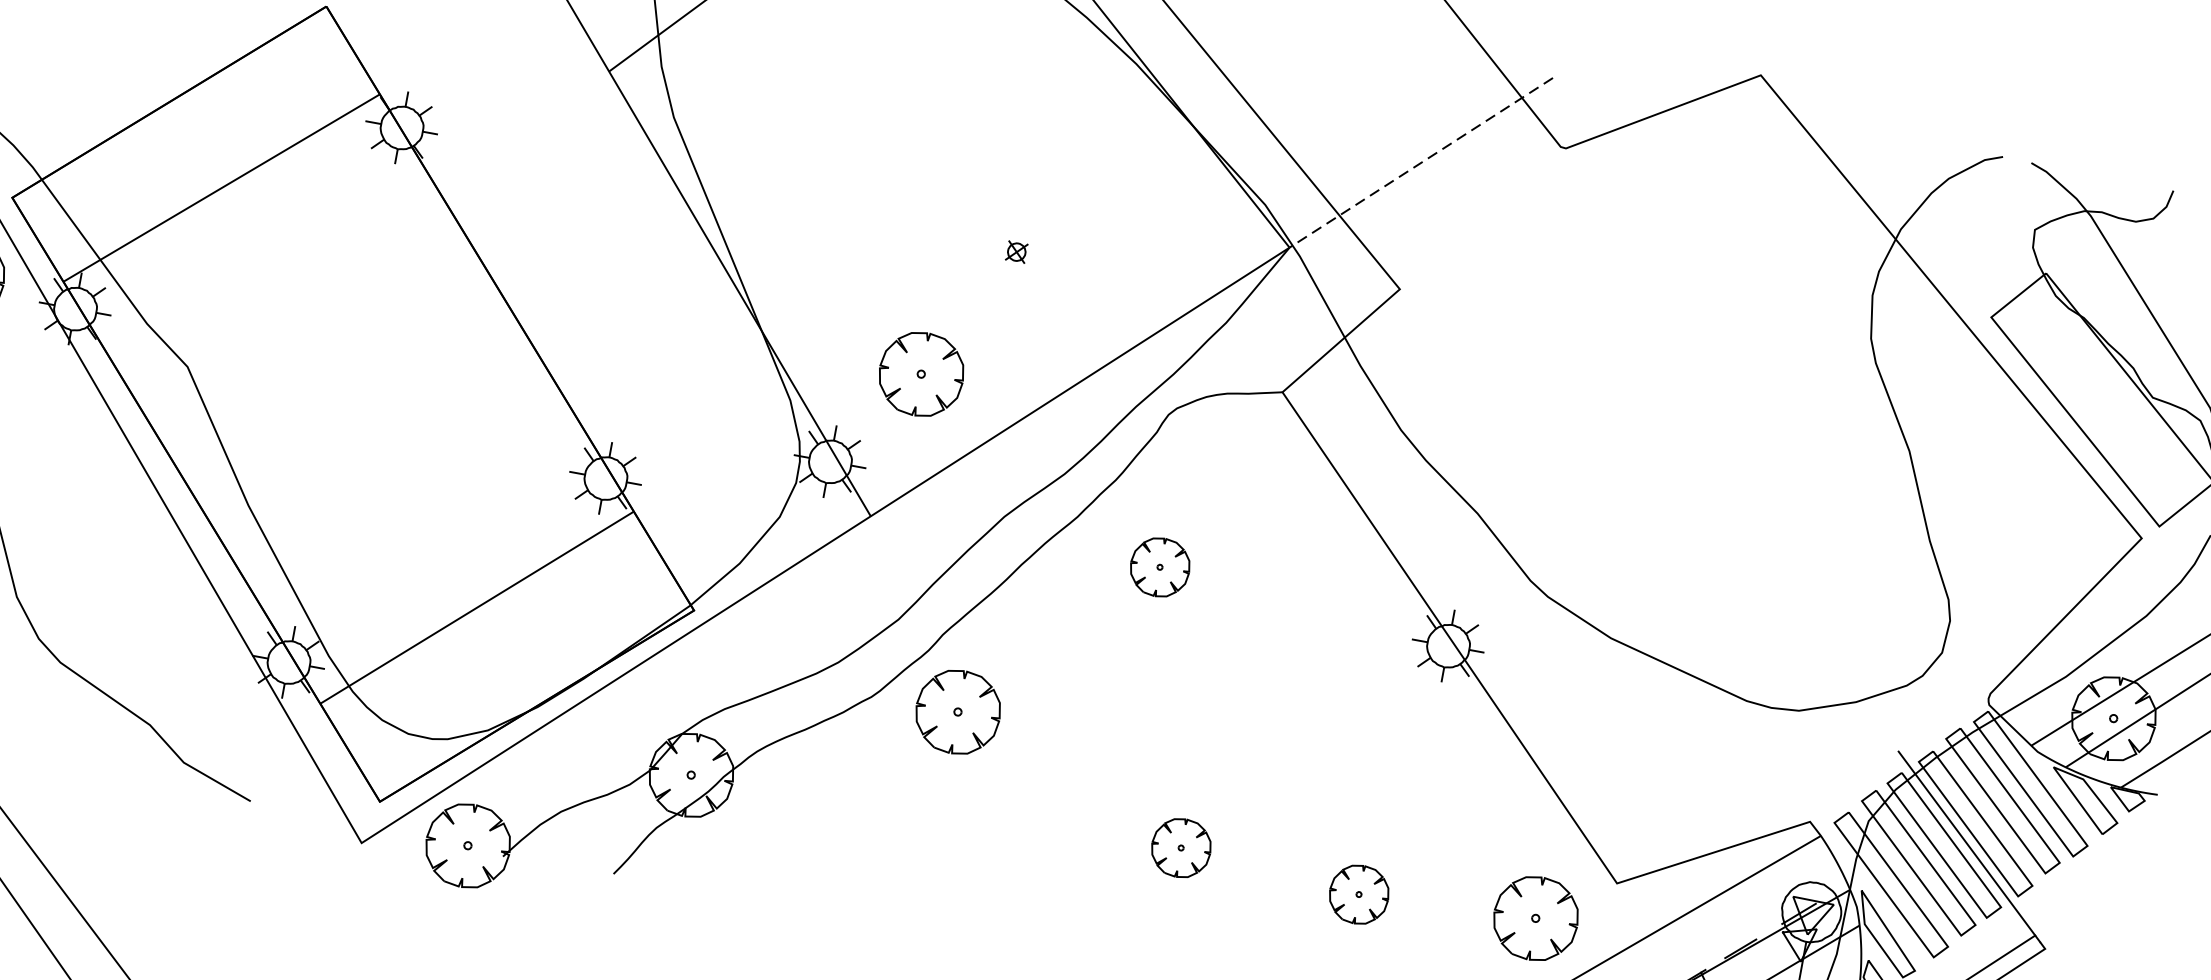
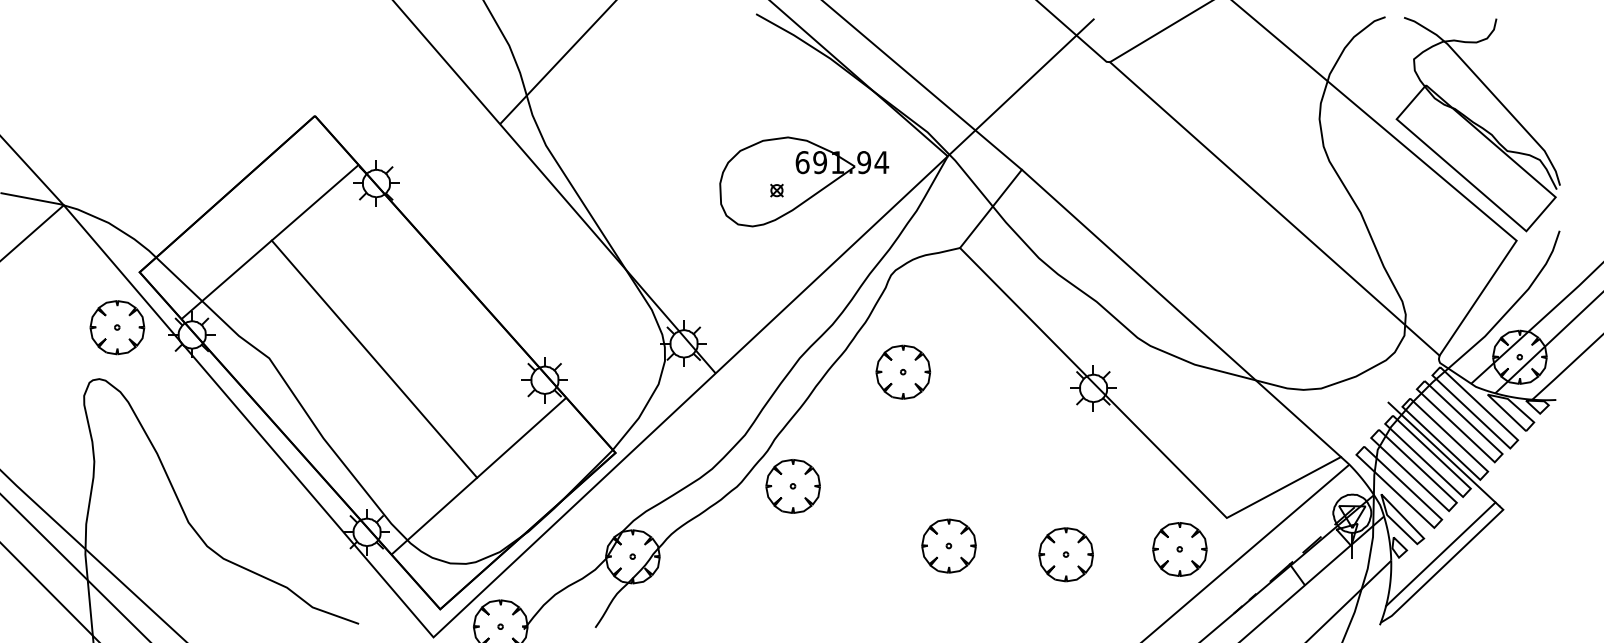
line: (1420, 163) -> (1020, 88), dashed -> solid
part: (1061, 245) -> (804, 181), added
part: (920, 374) -> (730, 278), removed
line: (349, 396) -> (374, 358), added
line: (1777, 420) -> (1274, 208), added
line: (1605, 555) -> (1181, 313), added
part: (1160, 566) -> (903, 371), size x1.43
part: (1180, 847) -> (948, 545), size x1.43
part: (1358, 894) -> (1065, 554), size x1.43

